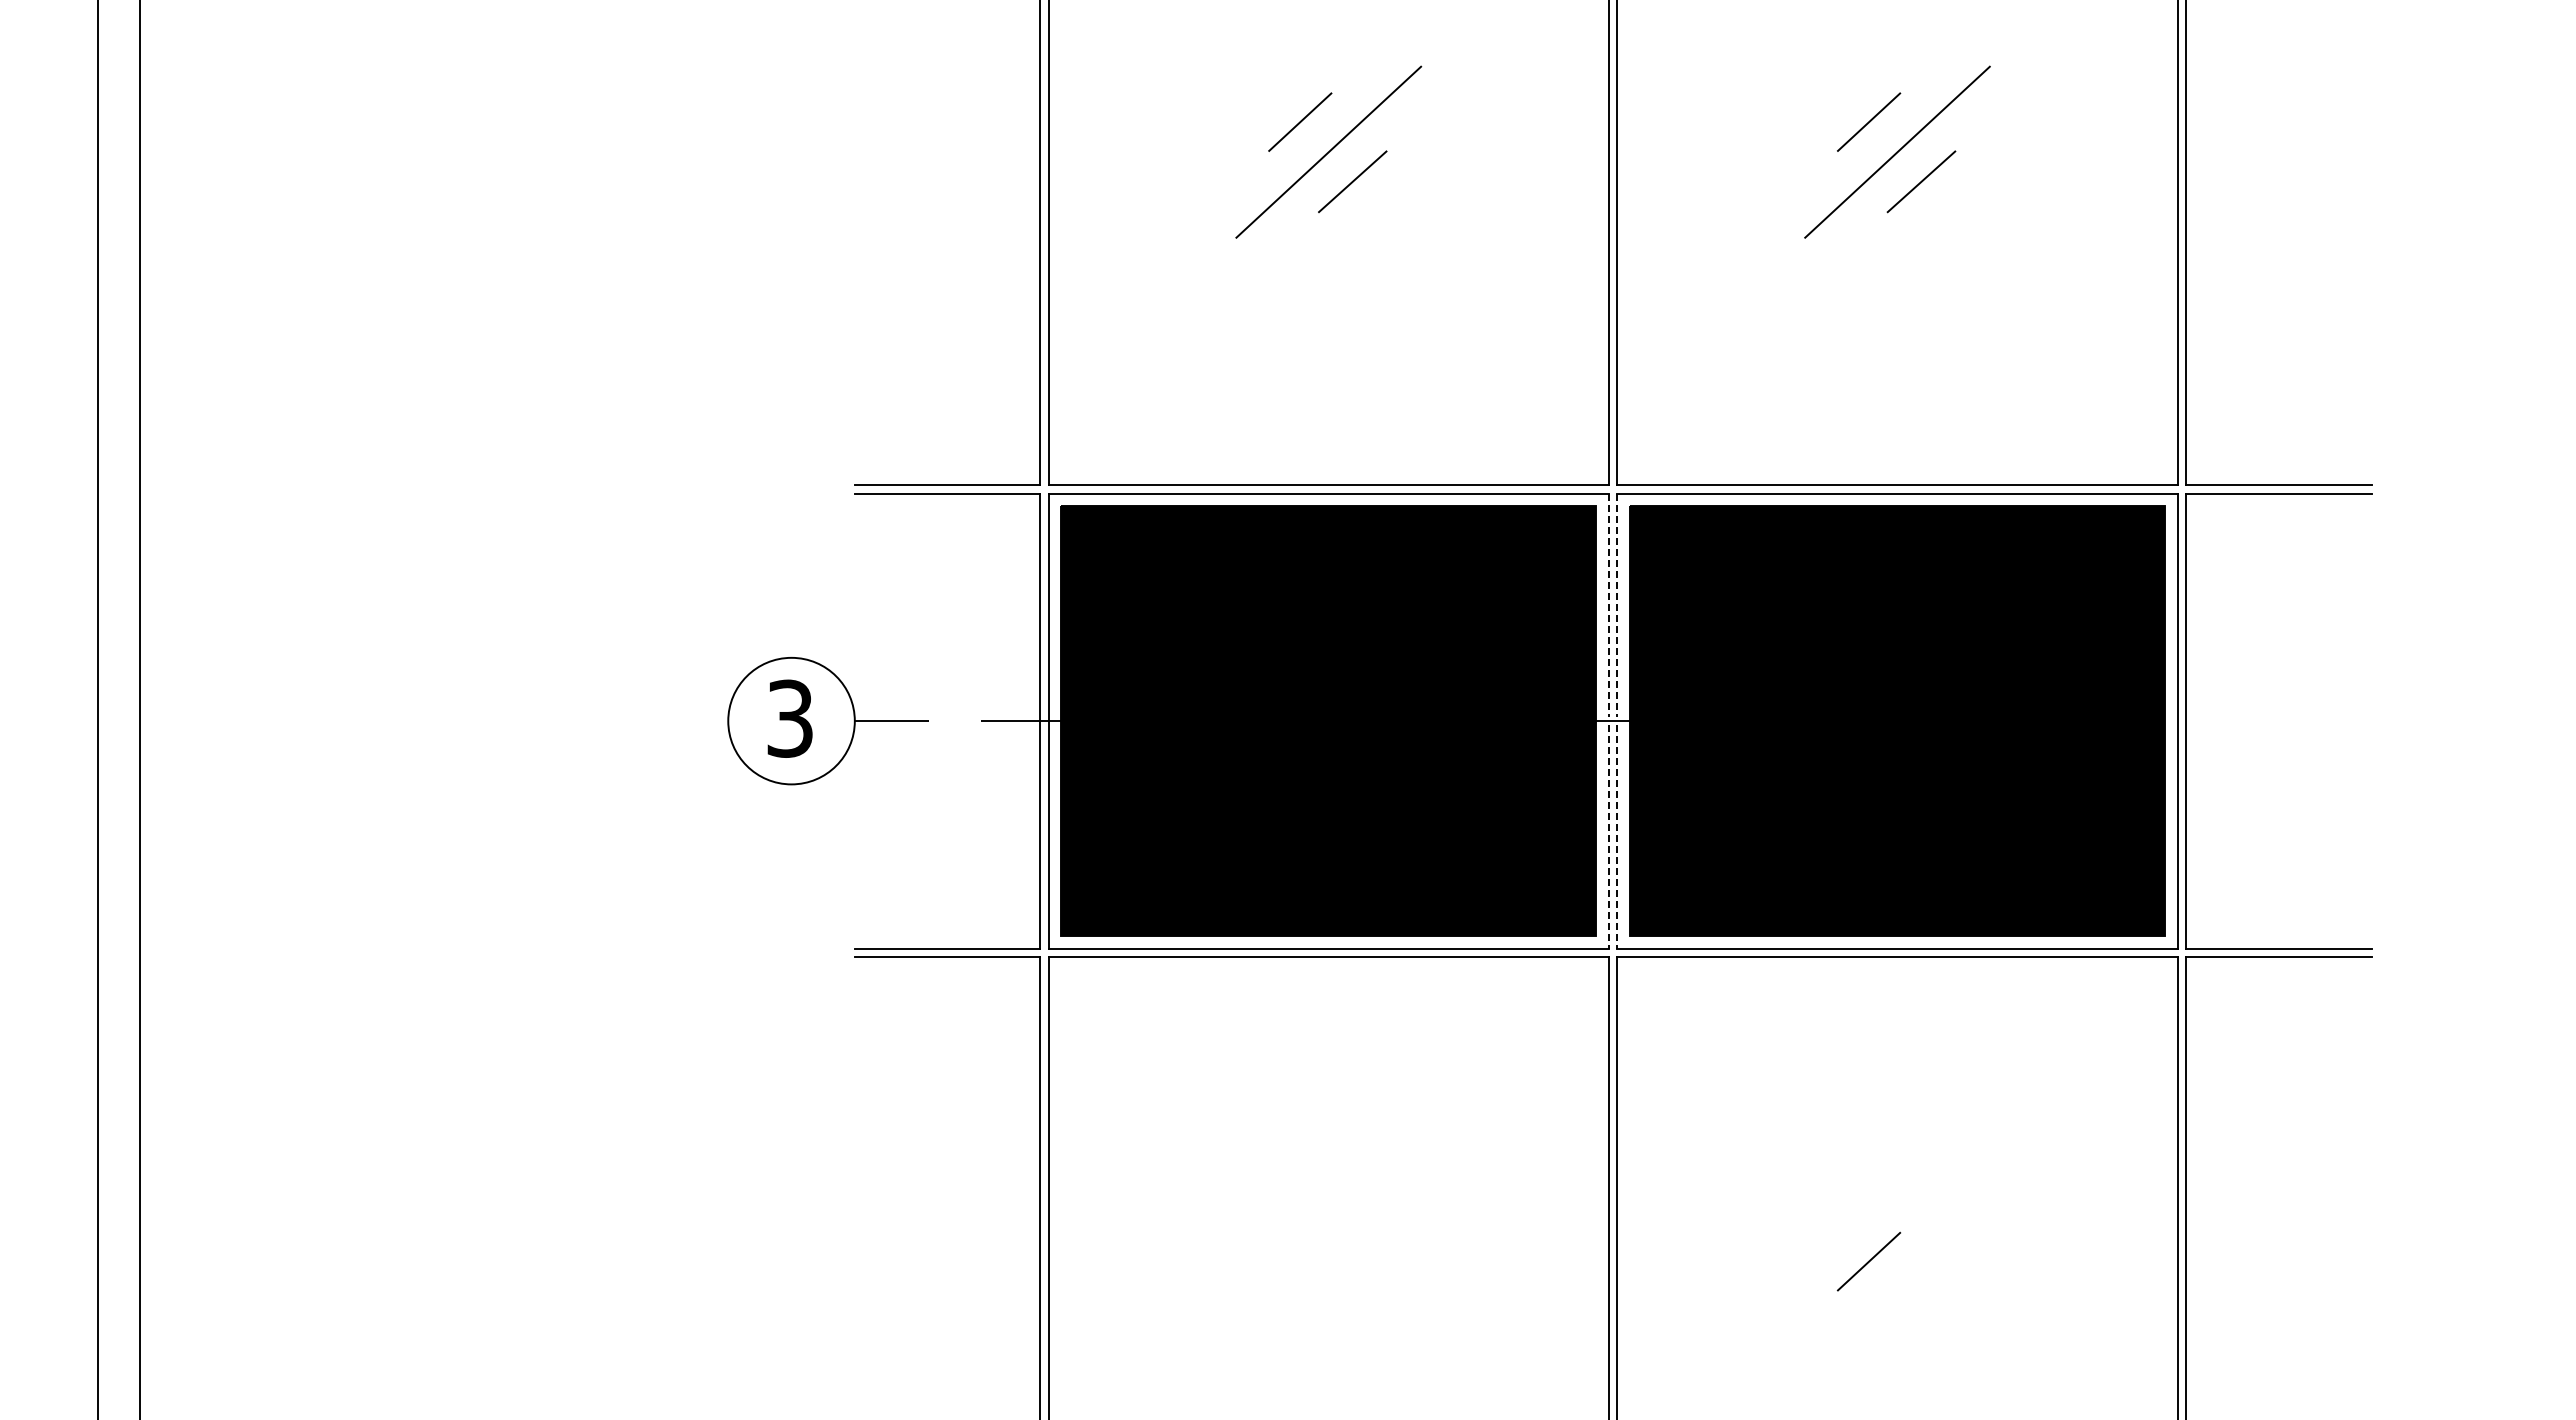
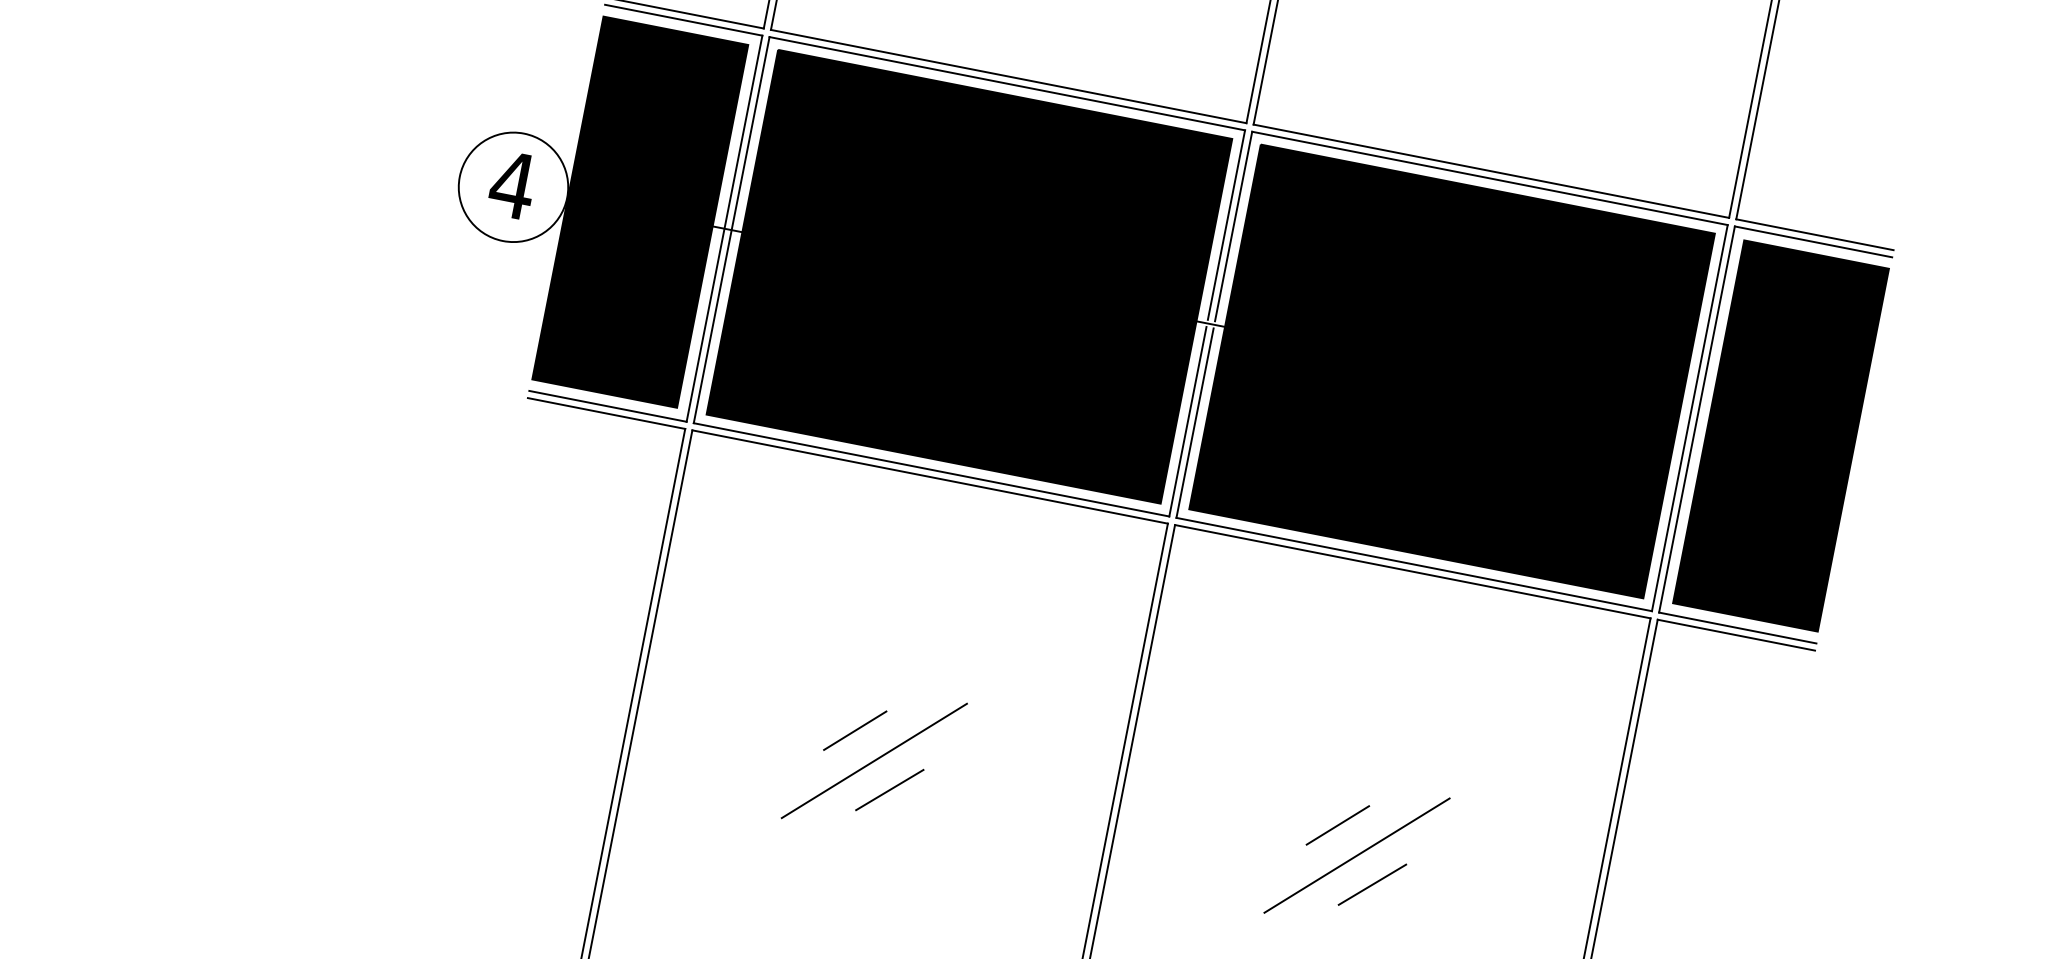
line: (1608, 605) -> (1226, 225), dashed -> solid
line: (1617, 605) -> (1233, 226), dashed -> solid
text: (789, 718) -> (512, 184), 3 -> 4
fill: (940, 720) -> (640, 211), added
fill: (2284, 720) -> (1780, 435), added
line: (1608, 836) -> (1187, 421), dashed -> solid
line: (1617, 836) -> (1195, 422), dashed -> solid
line: (1300, 1261) -> (855, 730), added
line: (1328, 1291) -> (874, 760), added
line: (1897, 1291) -> (1357, 855), added
line: (1352, 1320) -> (889, 789), added
line: (1921, 1320) -> (1372, 884), added

